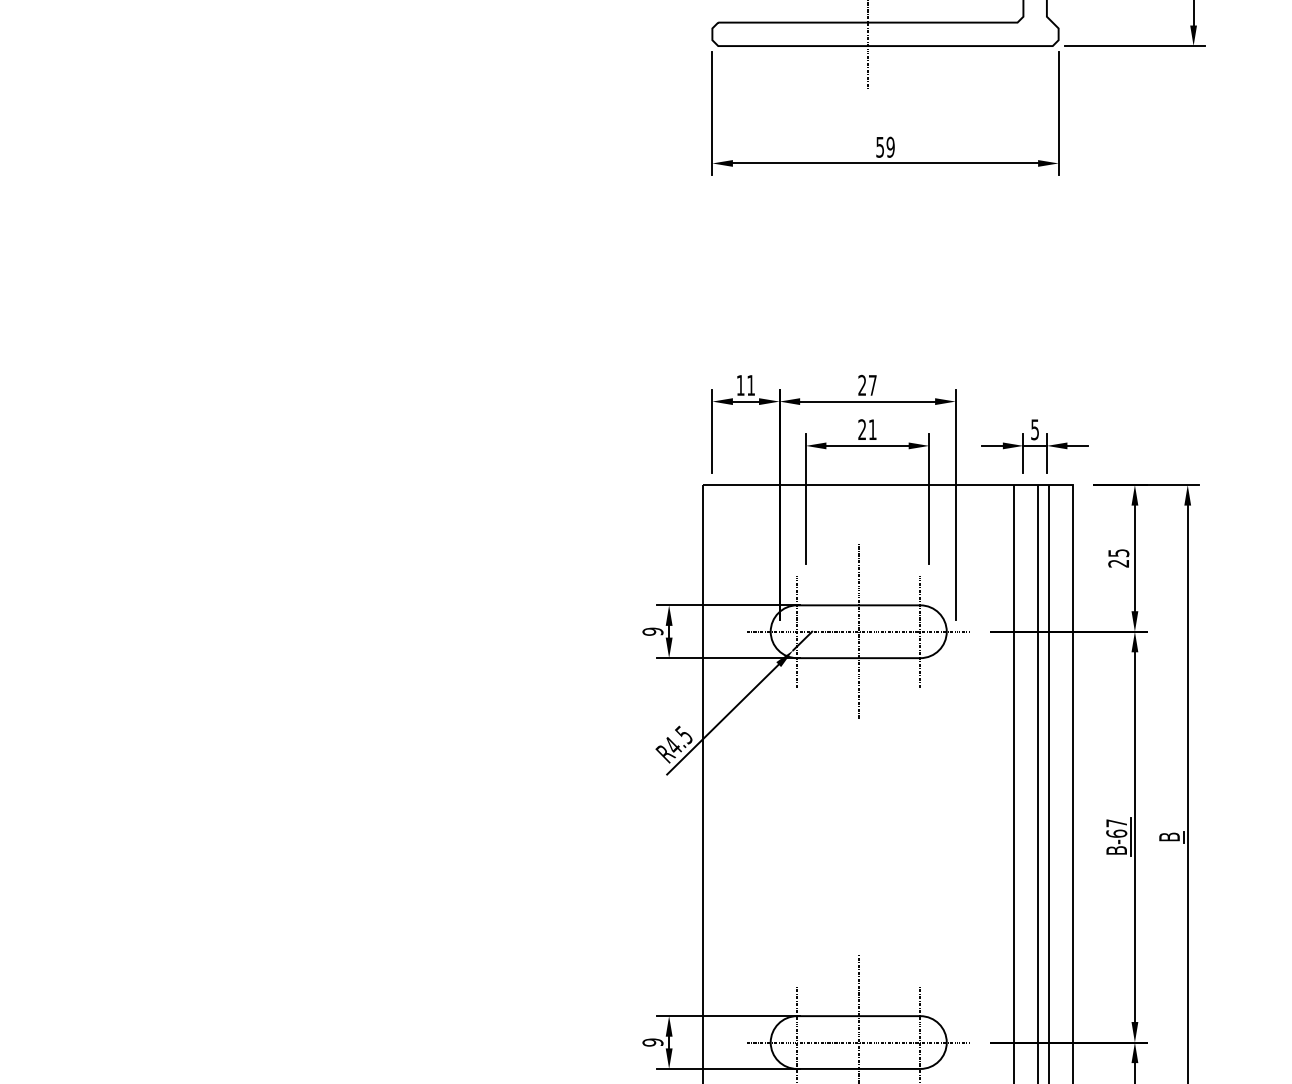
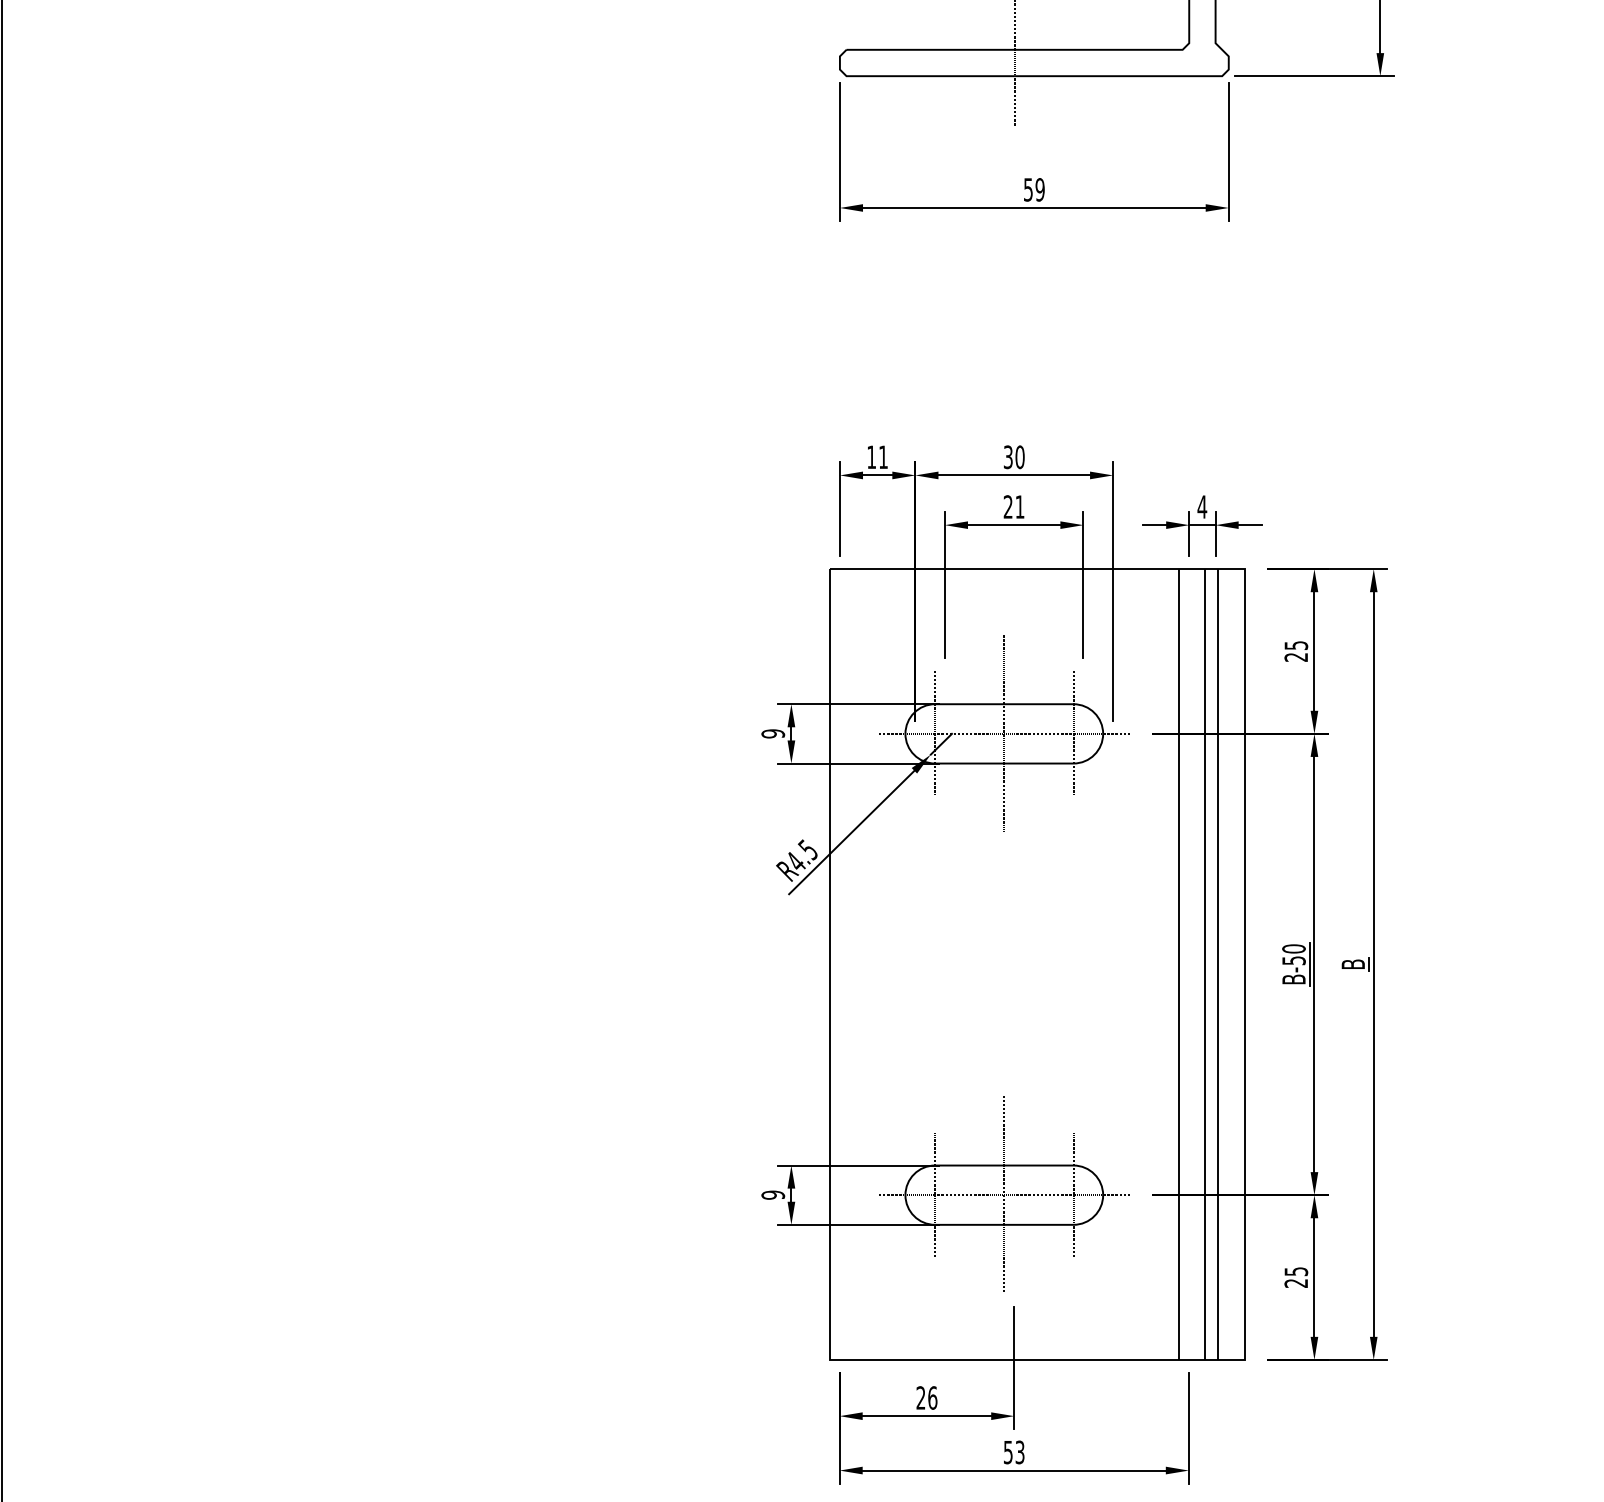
text: (866, 385) -> (1013, 457), 27 -> 30
text: (1035, 429) -> (1202, 506), 5 -> 4
text: (1116, 828) -> (1293, 954), B-67 -> B-50

